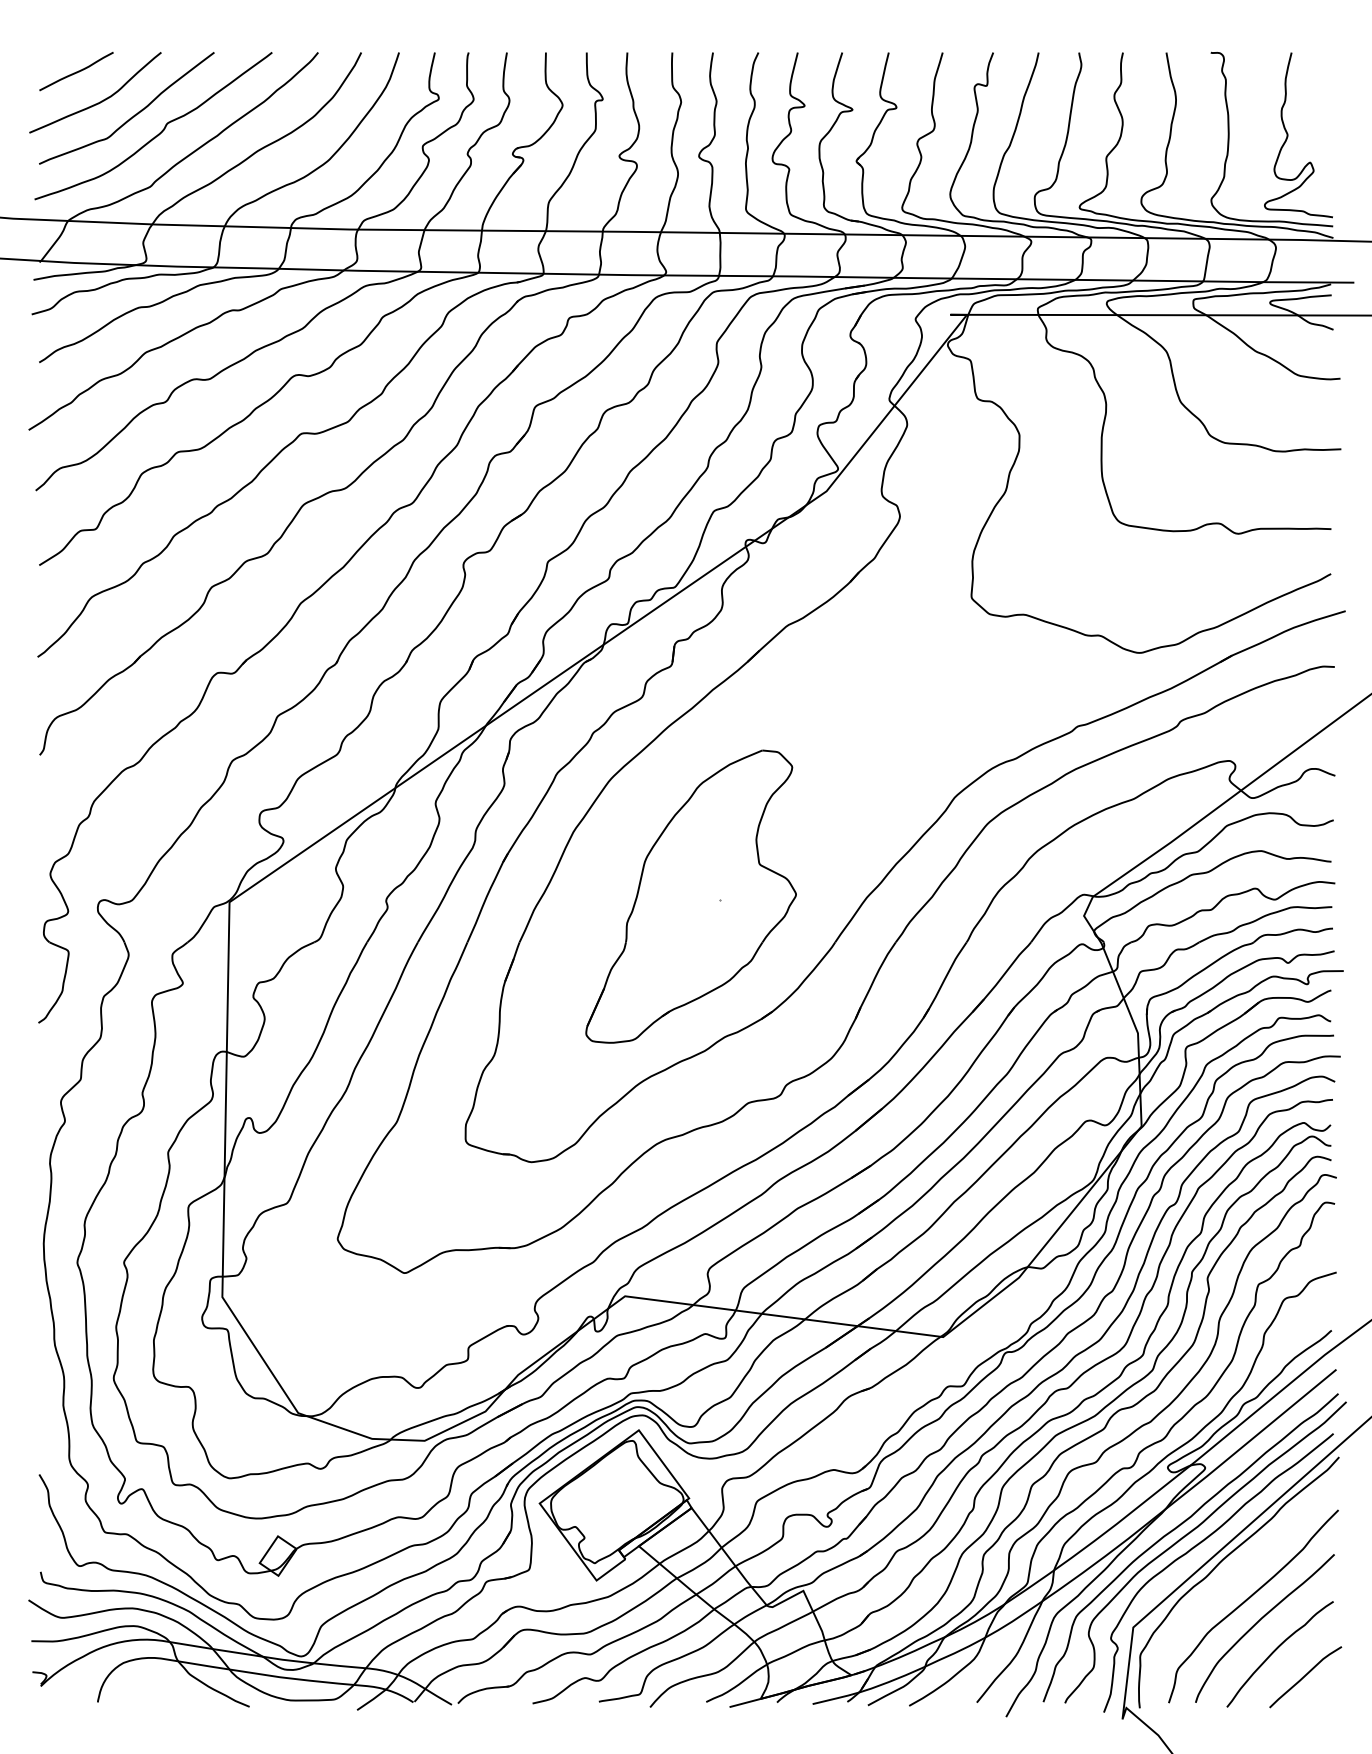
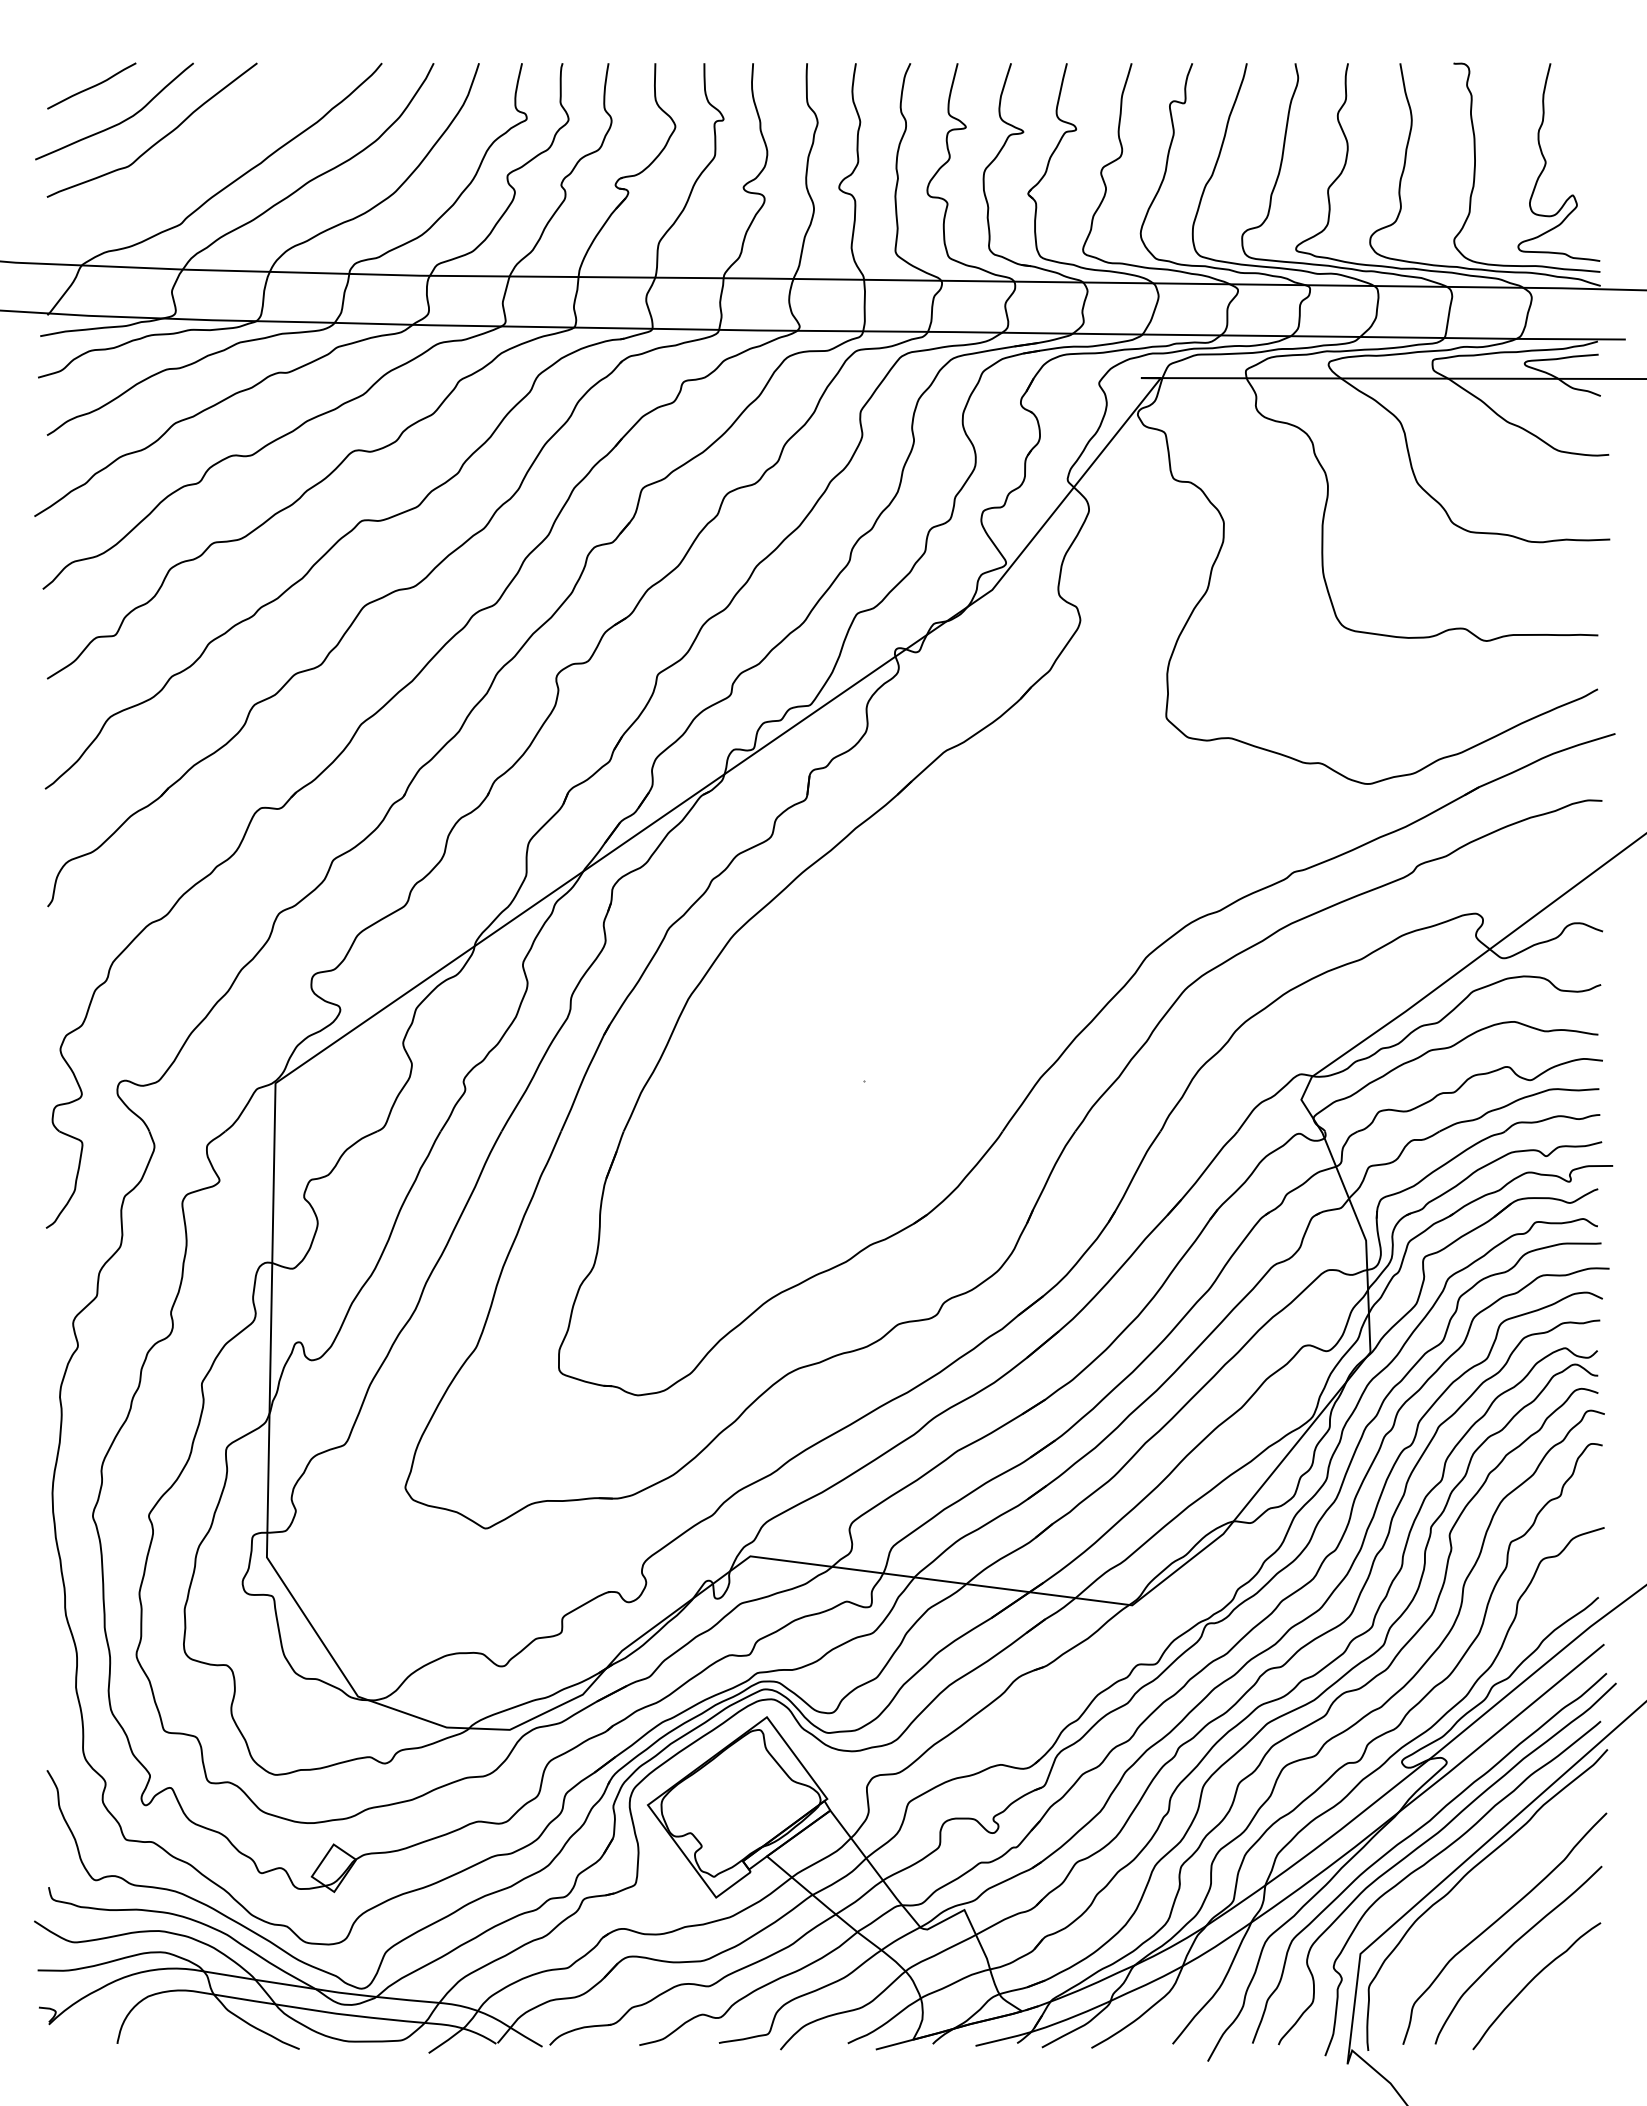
curve: (160, 131) -> (192, 158), removed
part: (690, 896) -> (829, 1076), removed
curve: (1304, 1677) -> (1566, 2013), removed

